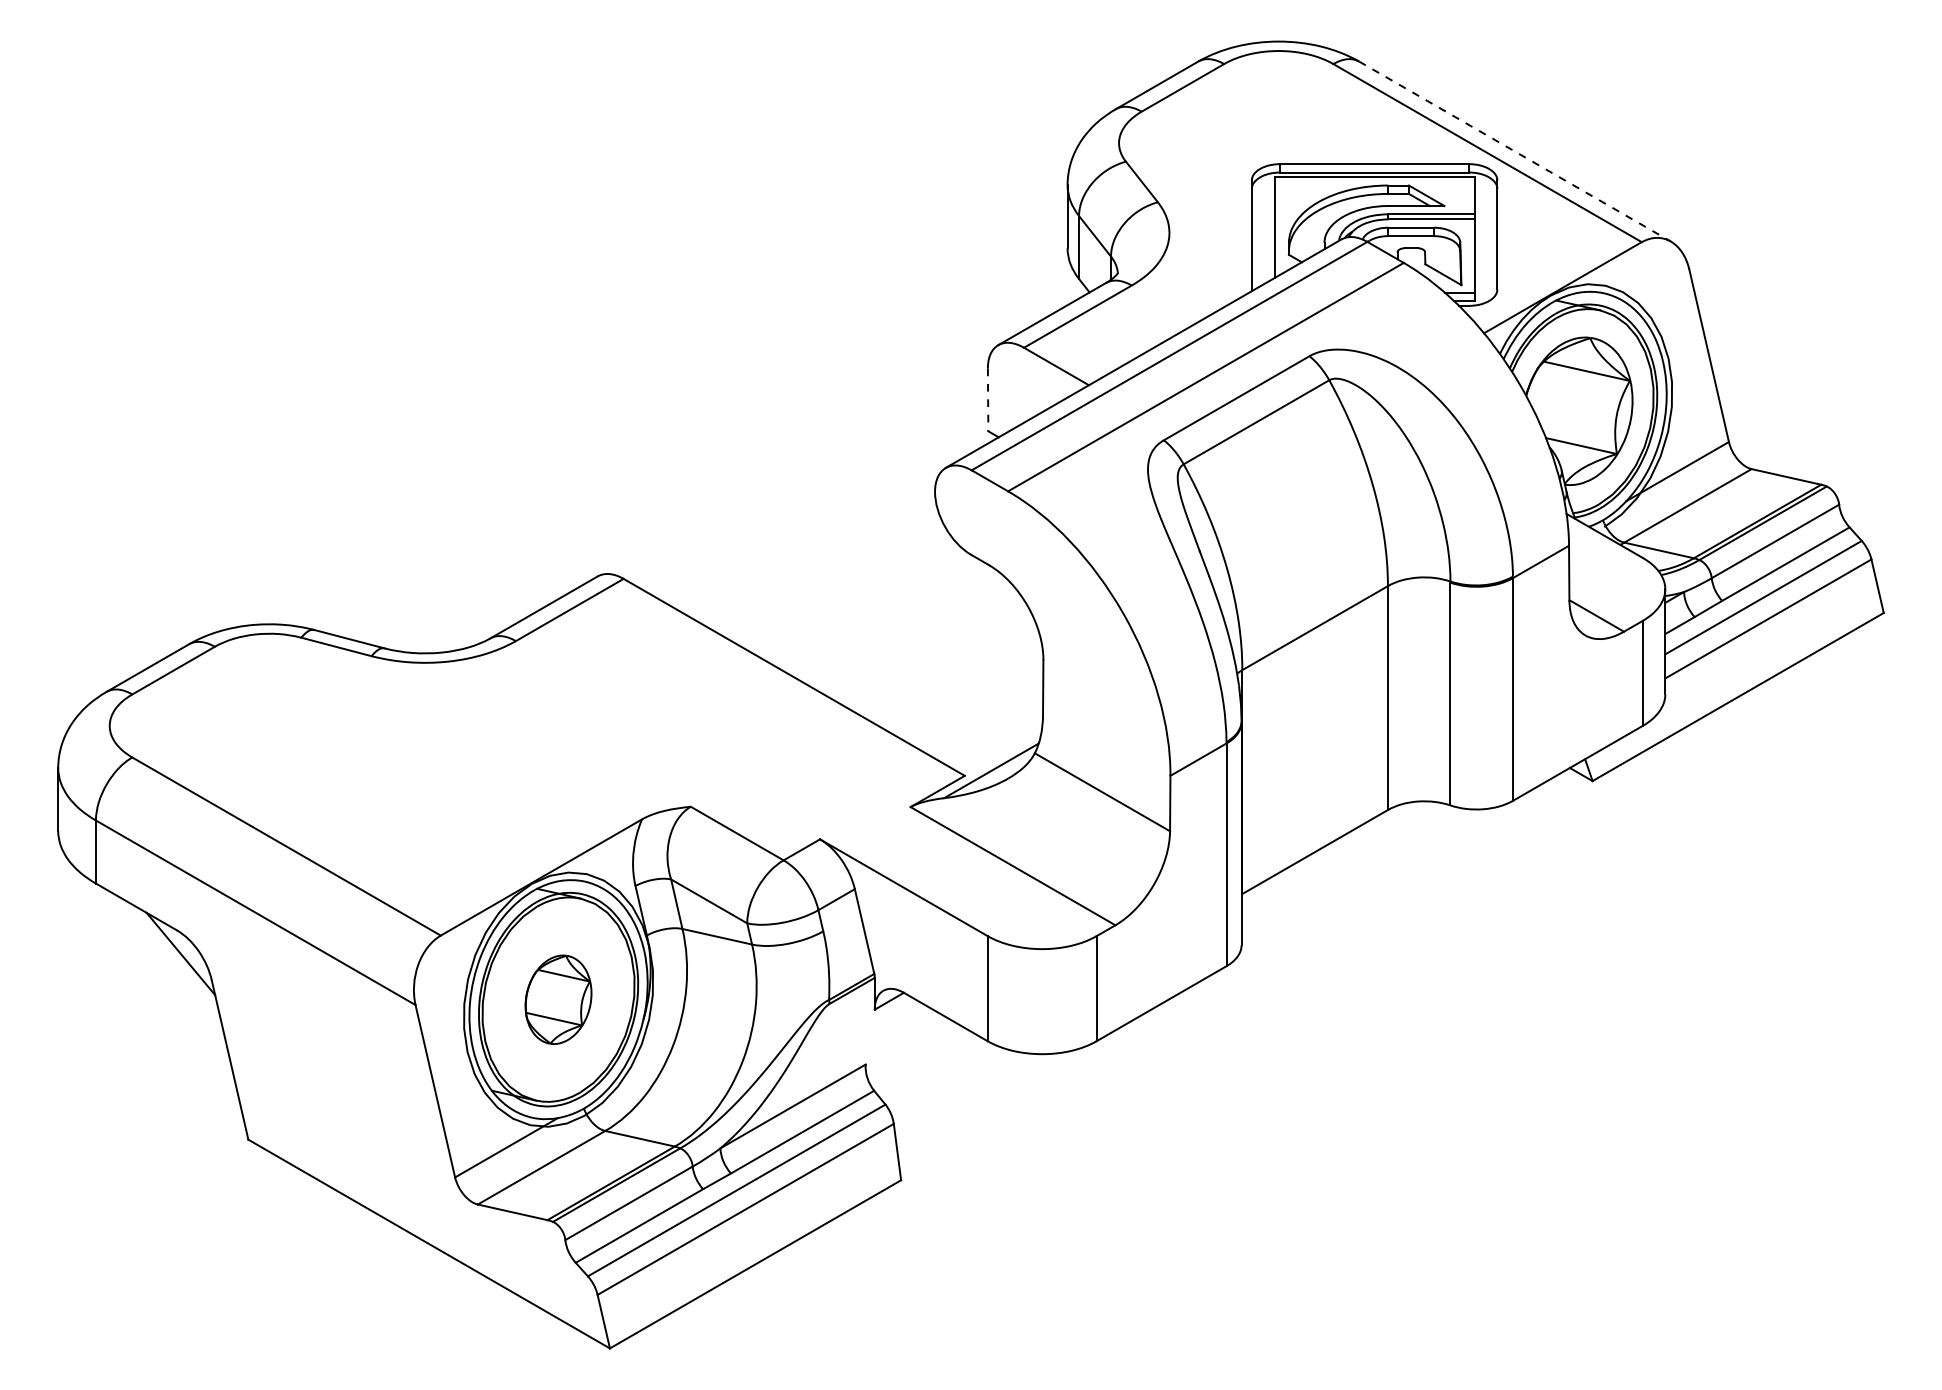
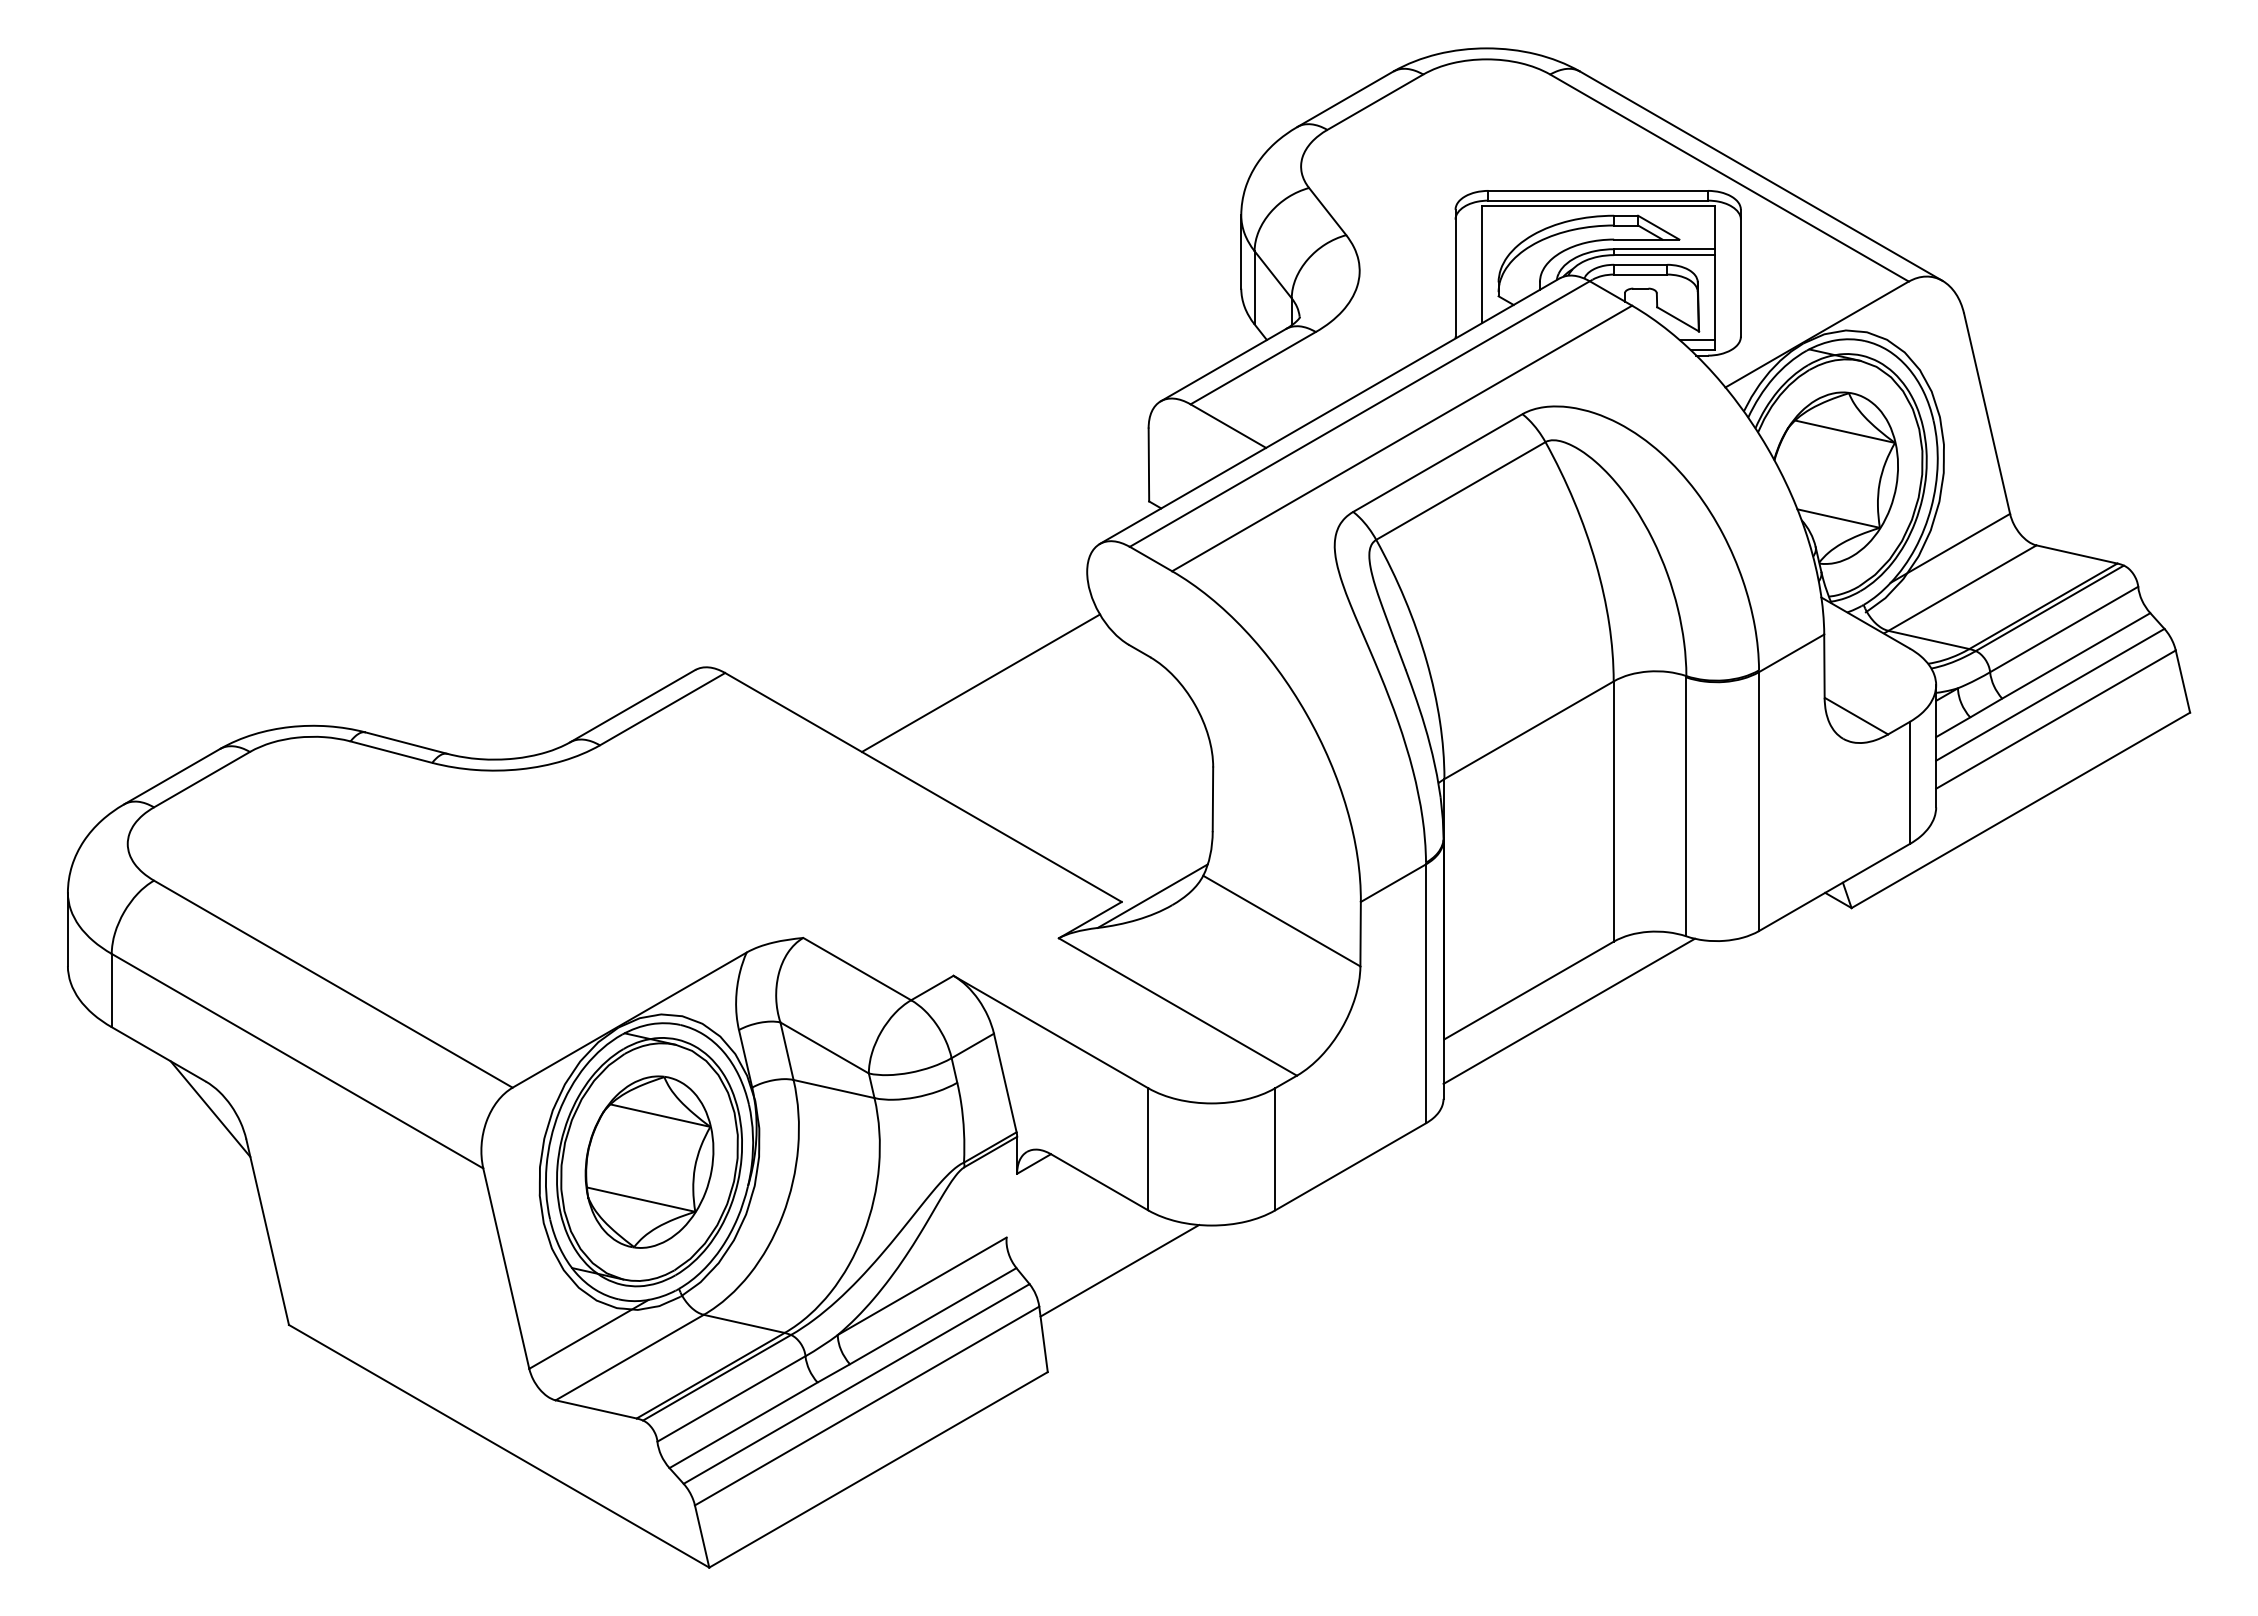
line: (1514, 151) -> (1760, 176), dashed -> solid
line: (988, 400) -> (1149, 465), dashed -> solid
line: (843, 587) -> (980, 683), added
line: (1349, 869) -> (1569, 1010), added
part: (558, 999) -> (649, 1161), size x1.67
line: (962, 1092) -> (1119, 1270), added

